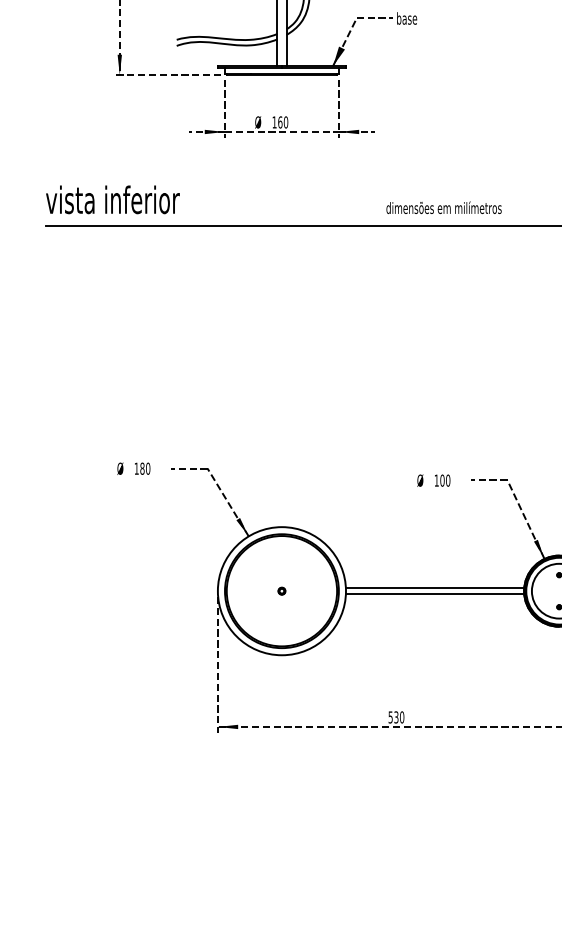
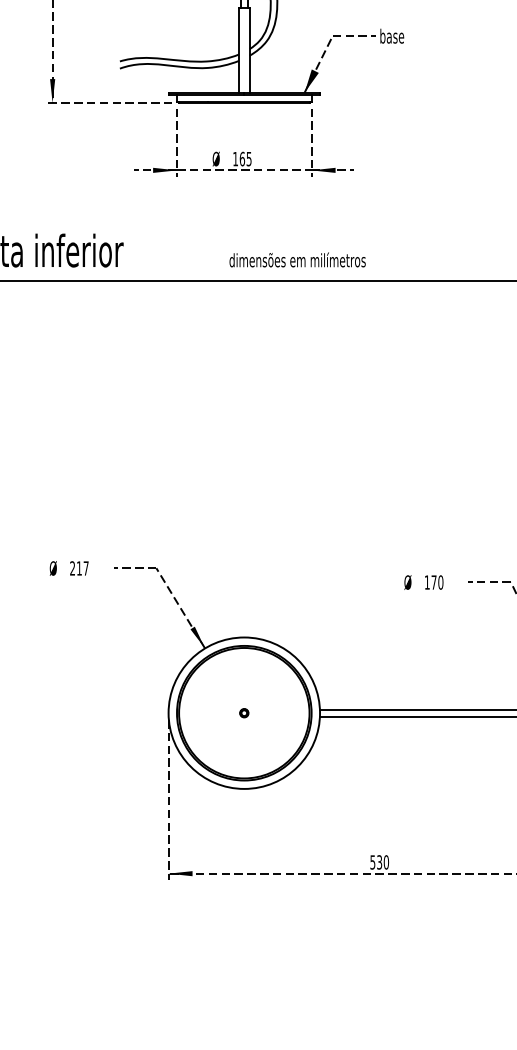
text: (285, 122) -> (248, 159), 160 -> 165
text: (443, 207) -> (296, 259), moved
text: (142, 468) -> (79, 568), 180 -> 217
text: (442, 480) -> (434, 582), 100 -> 170

